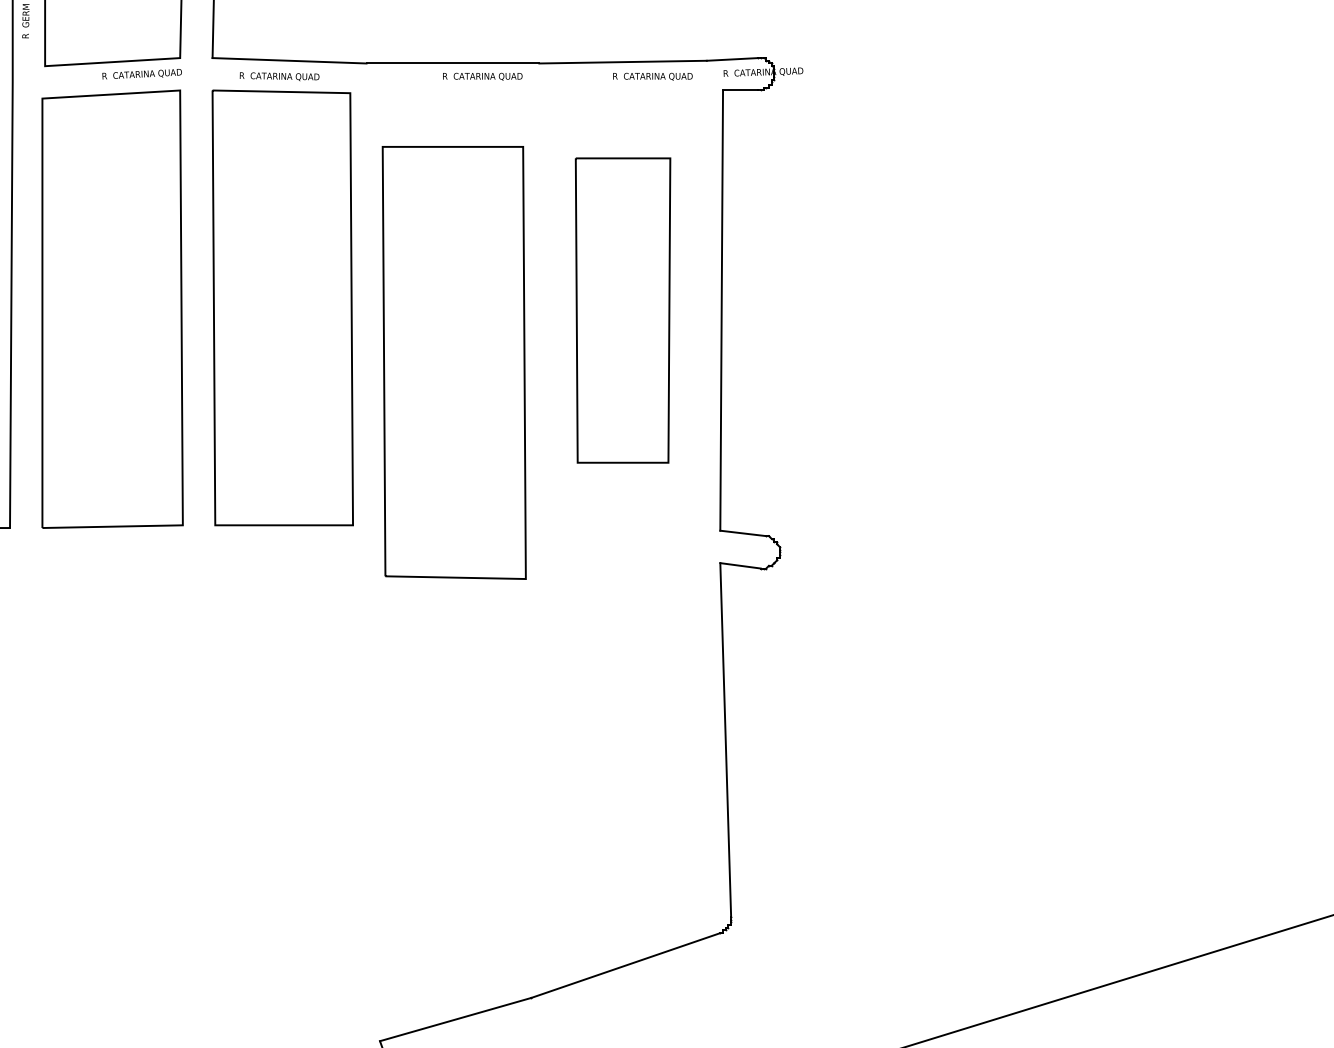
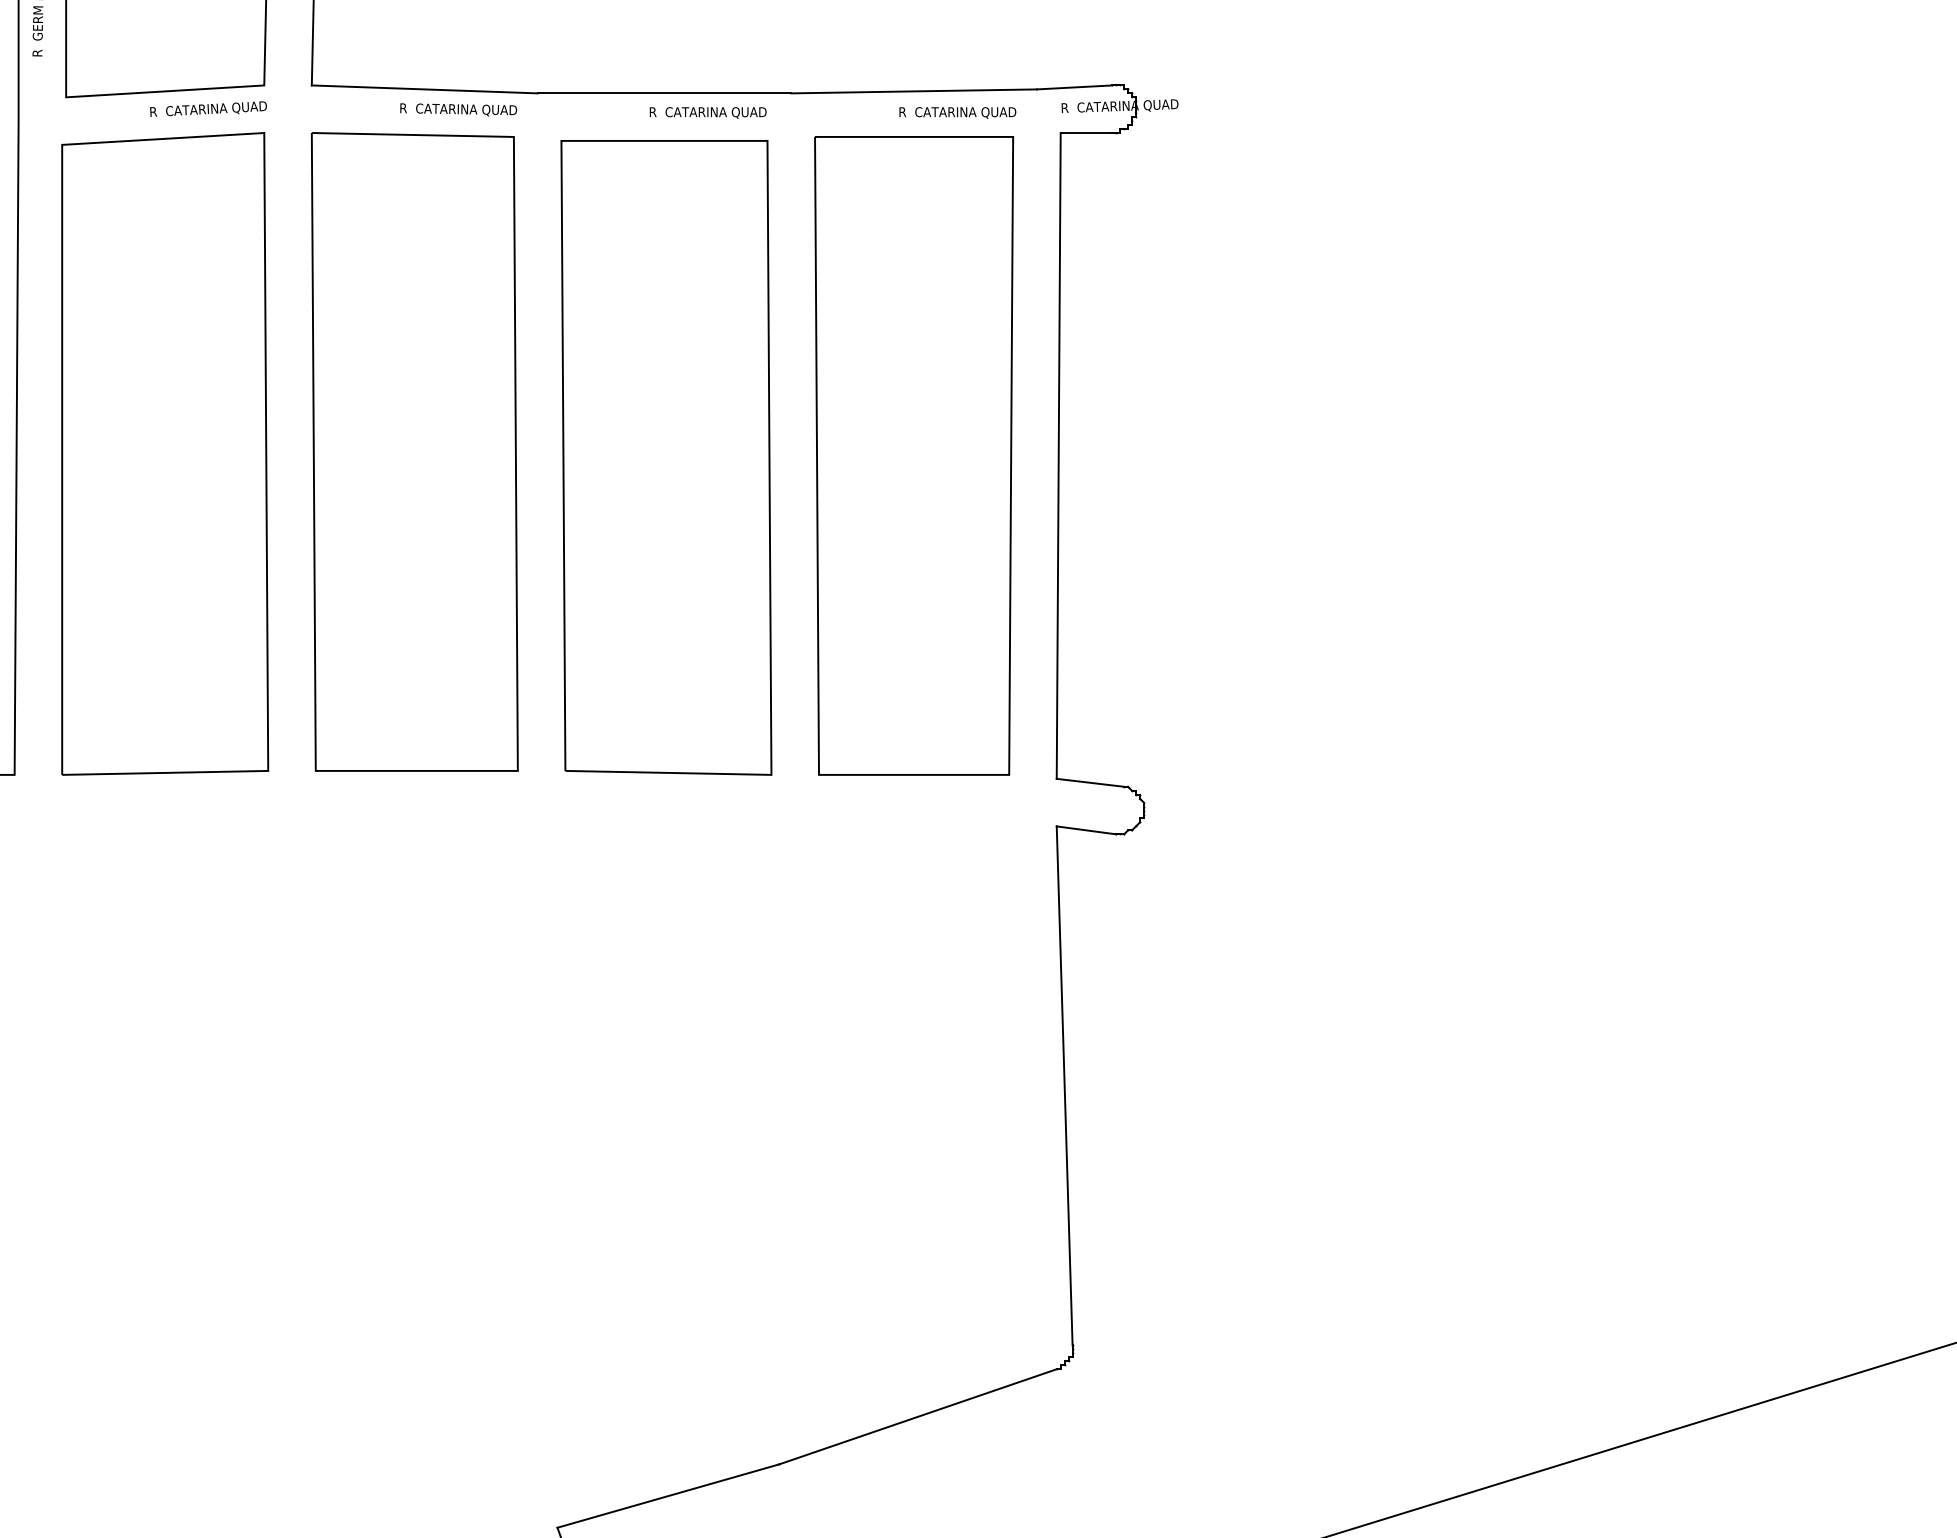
text: (279, 76) -> (458, 109), moved
part: (622, 310) -> (913, 455), size x1.43
part: (453, 362) -> (665, 457), moved

